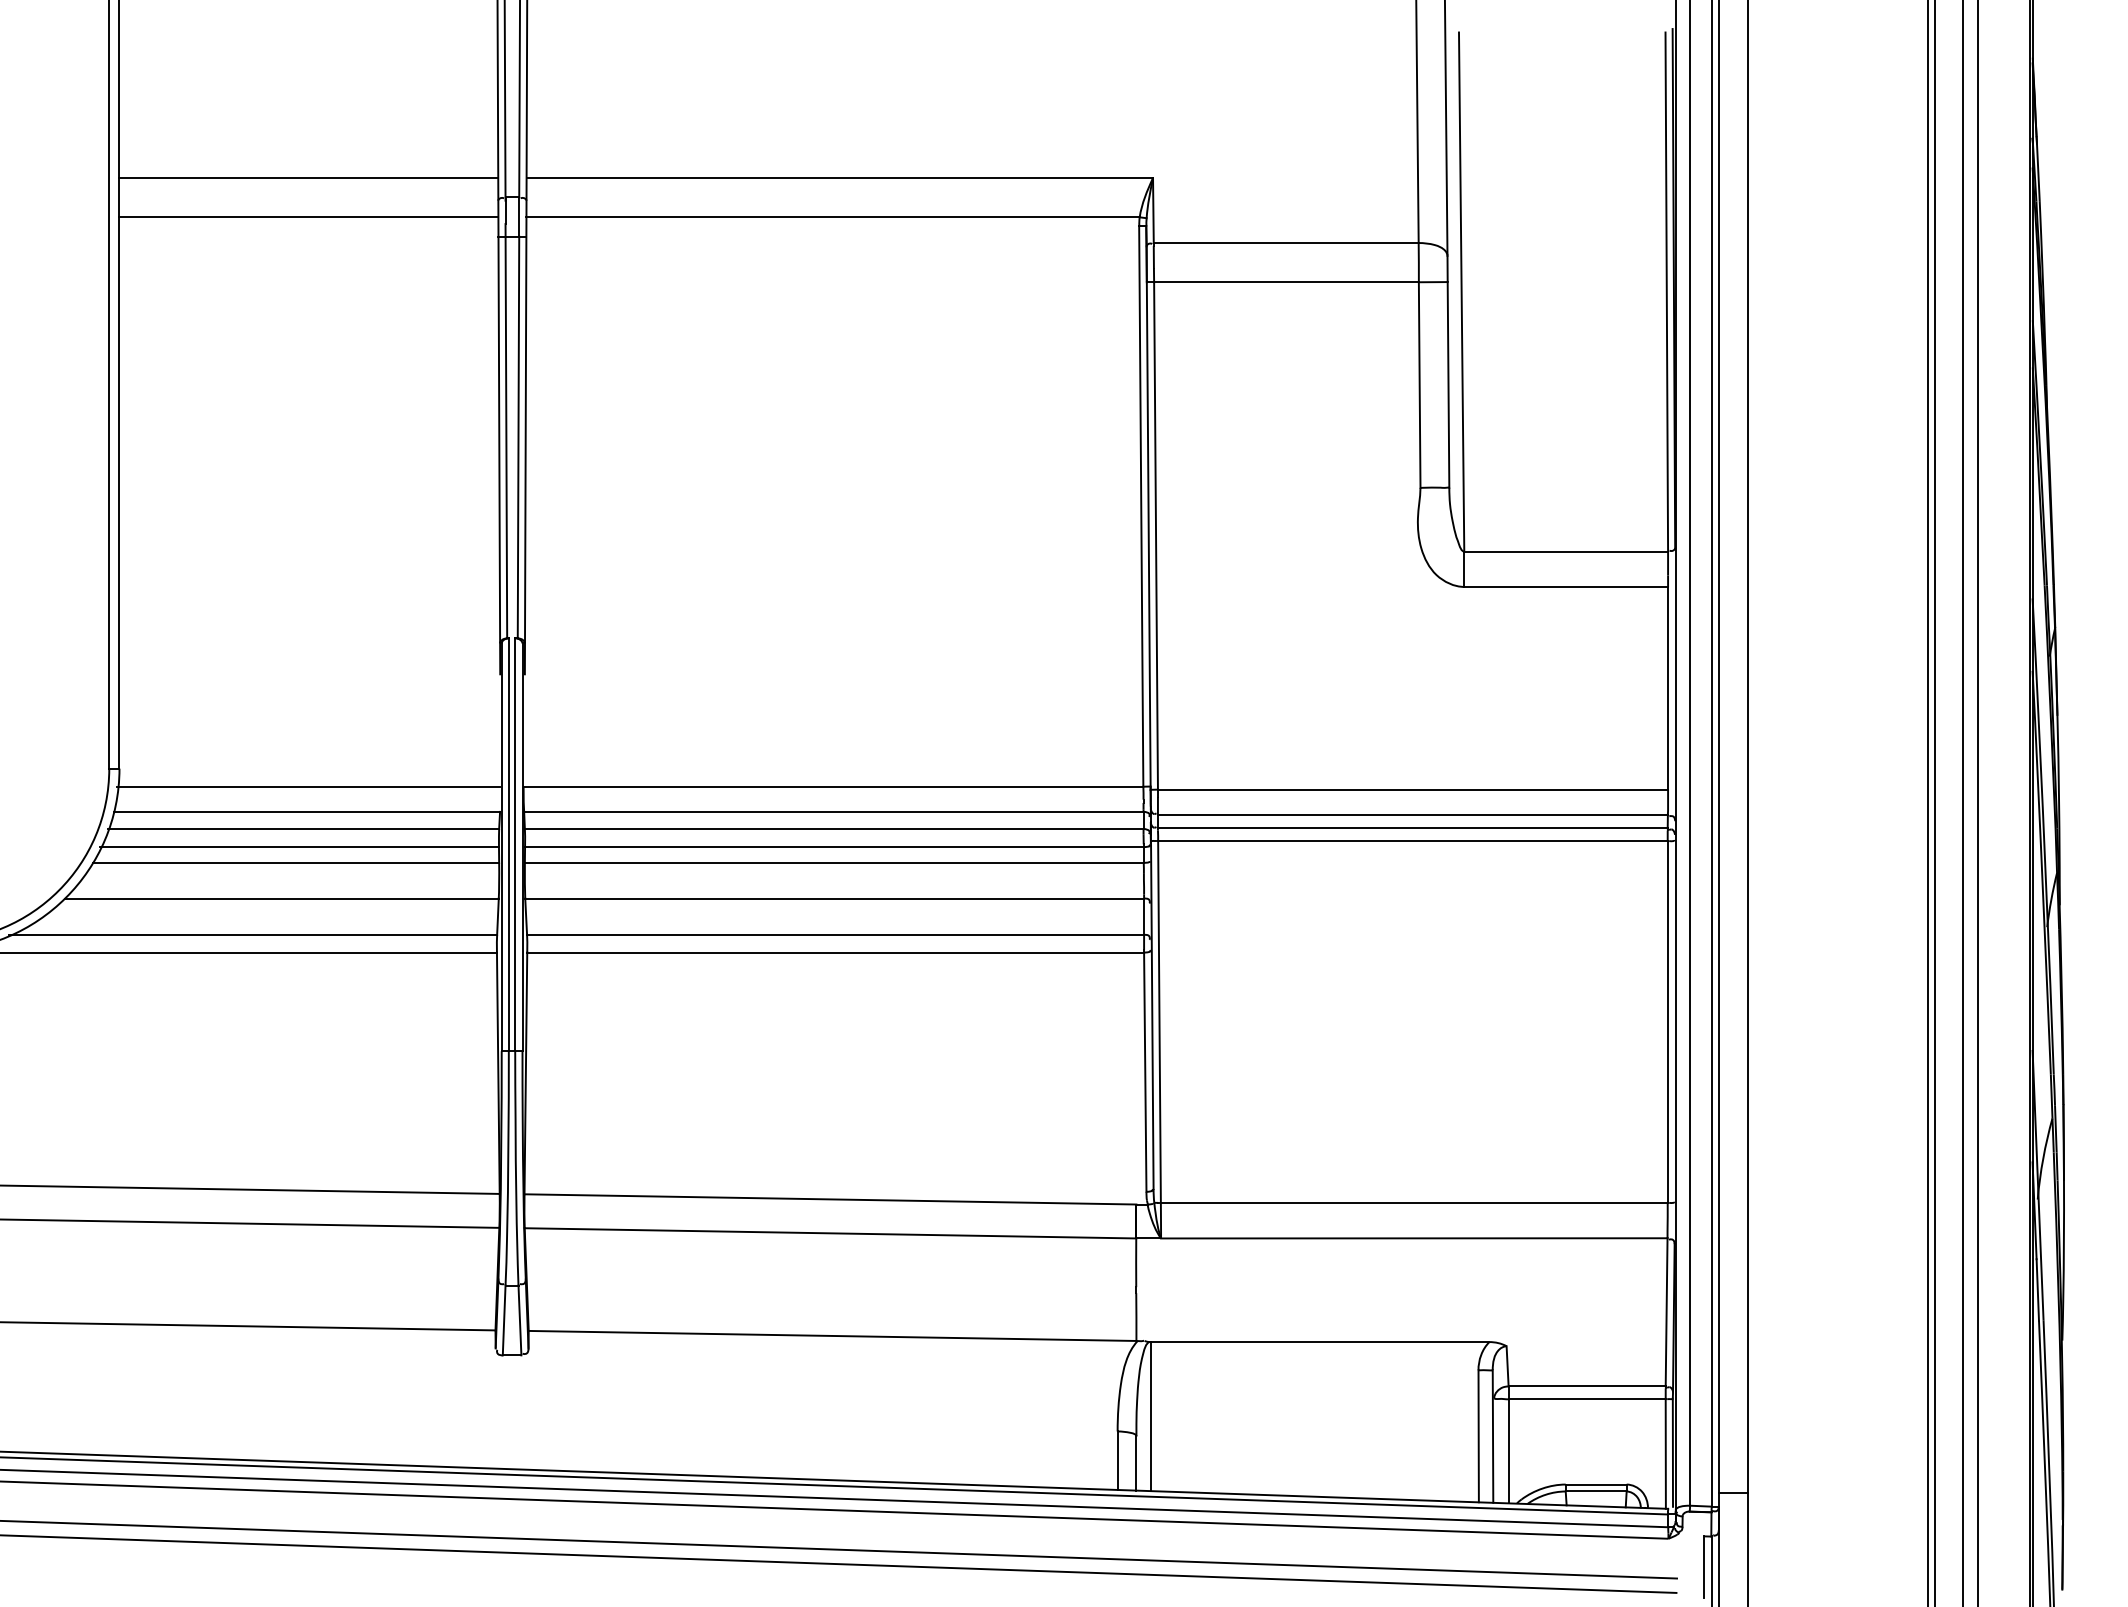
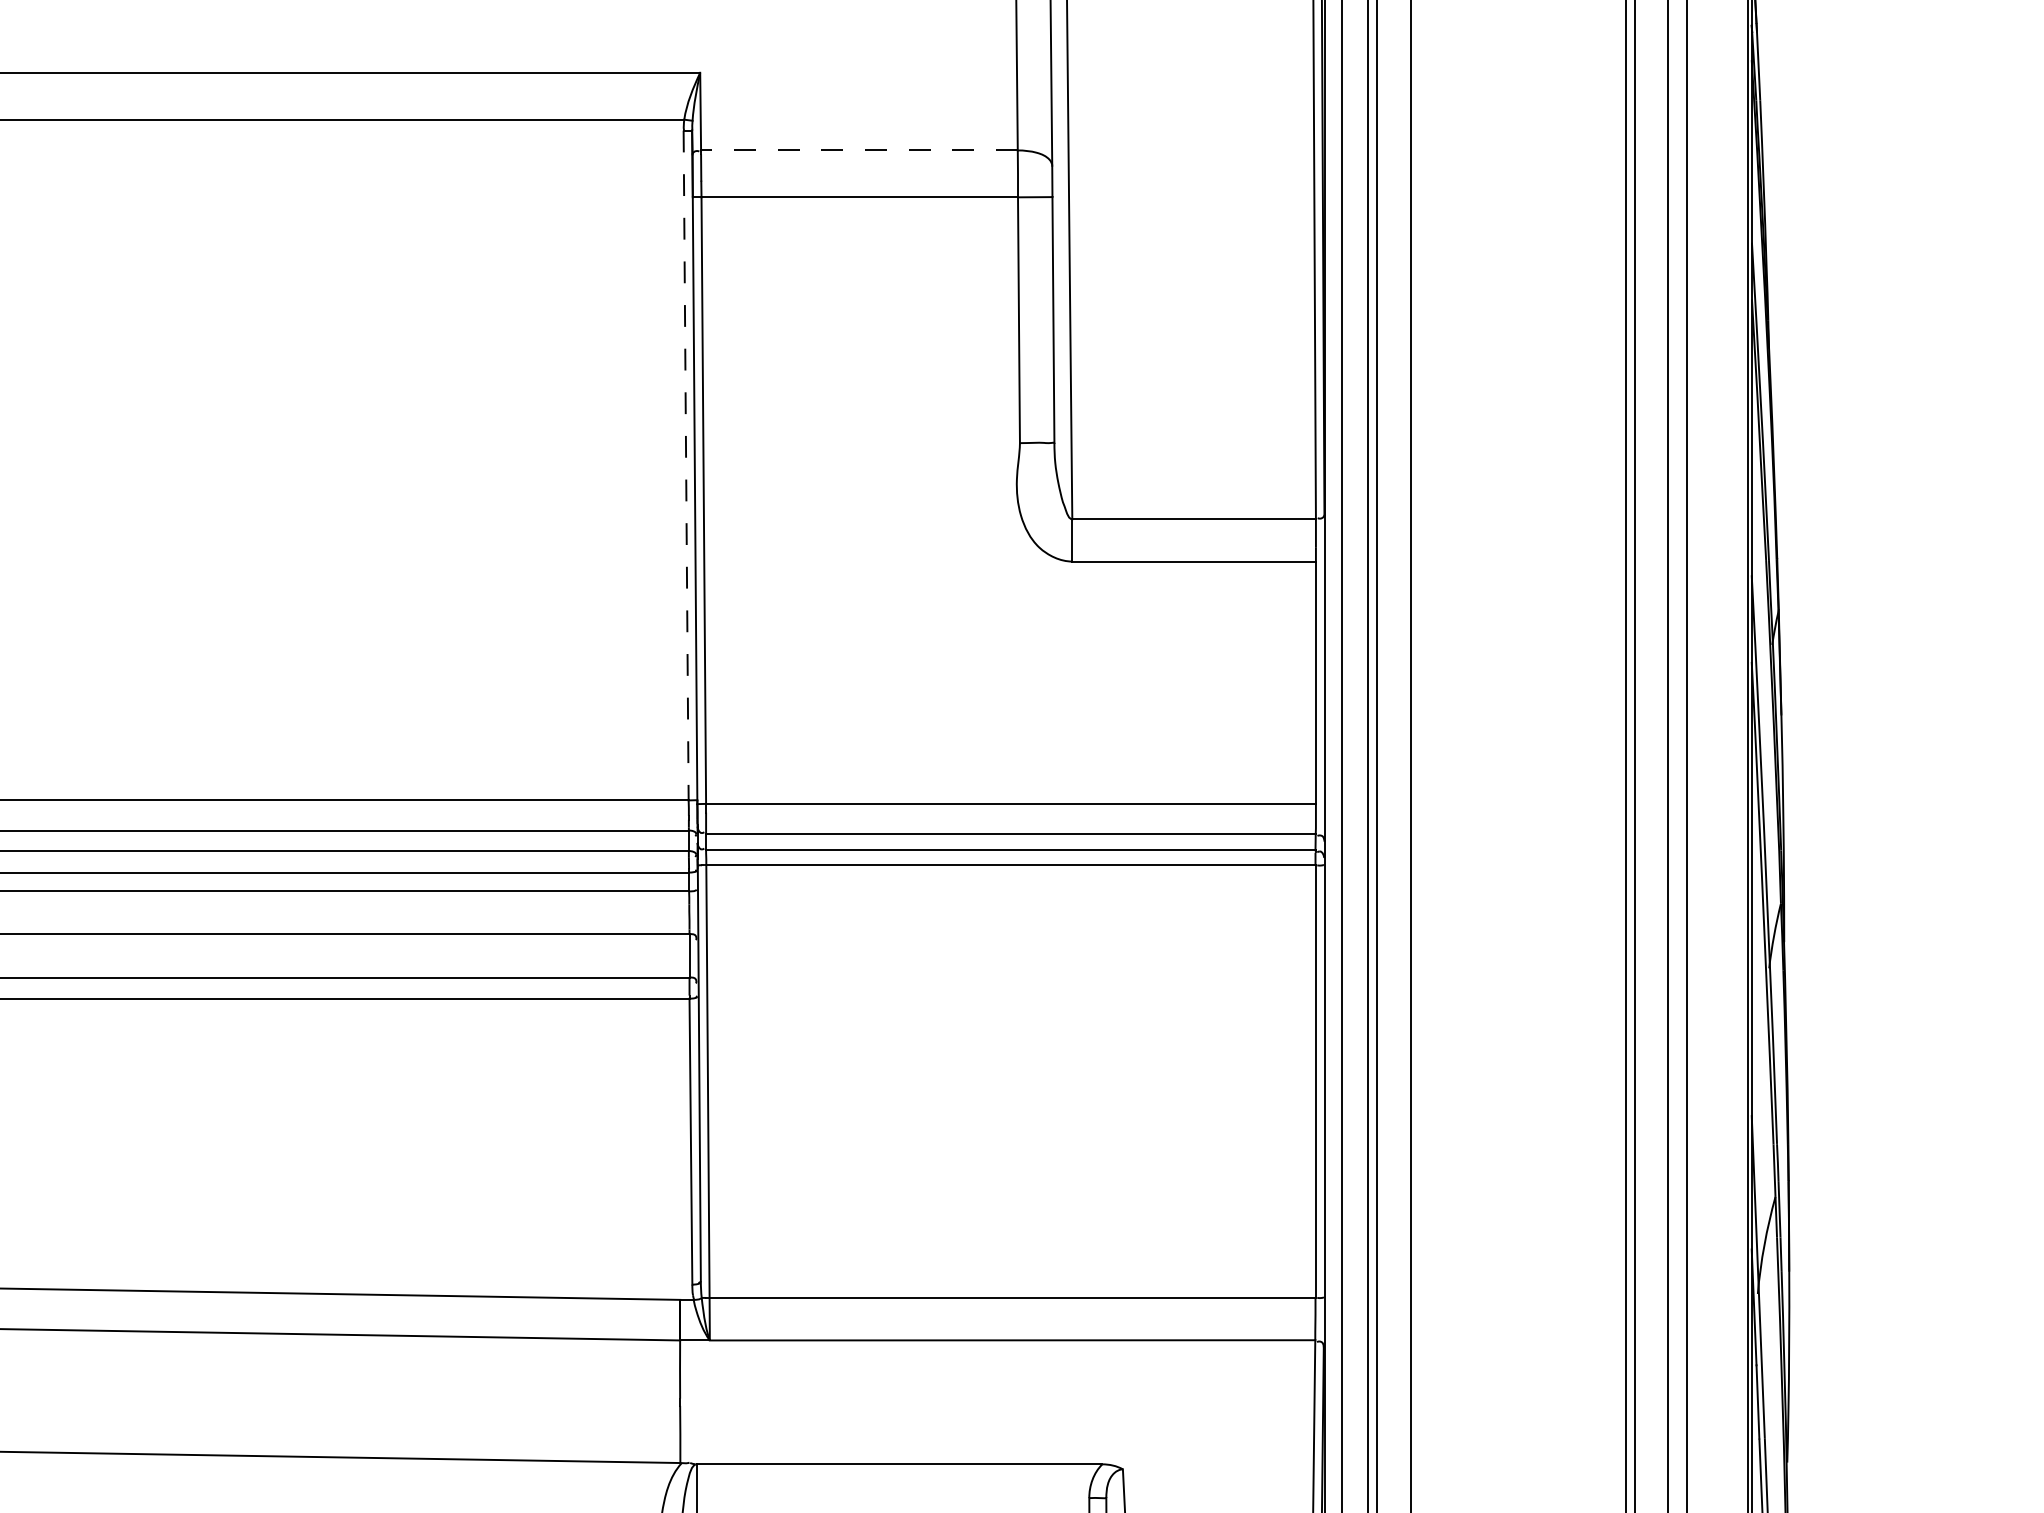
line: (1285, 243) -> (858, 150), solid -> dashed
line: (1141, 507) -> (686, 466), solid -> dashed

